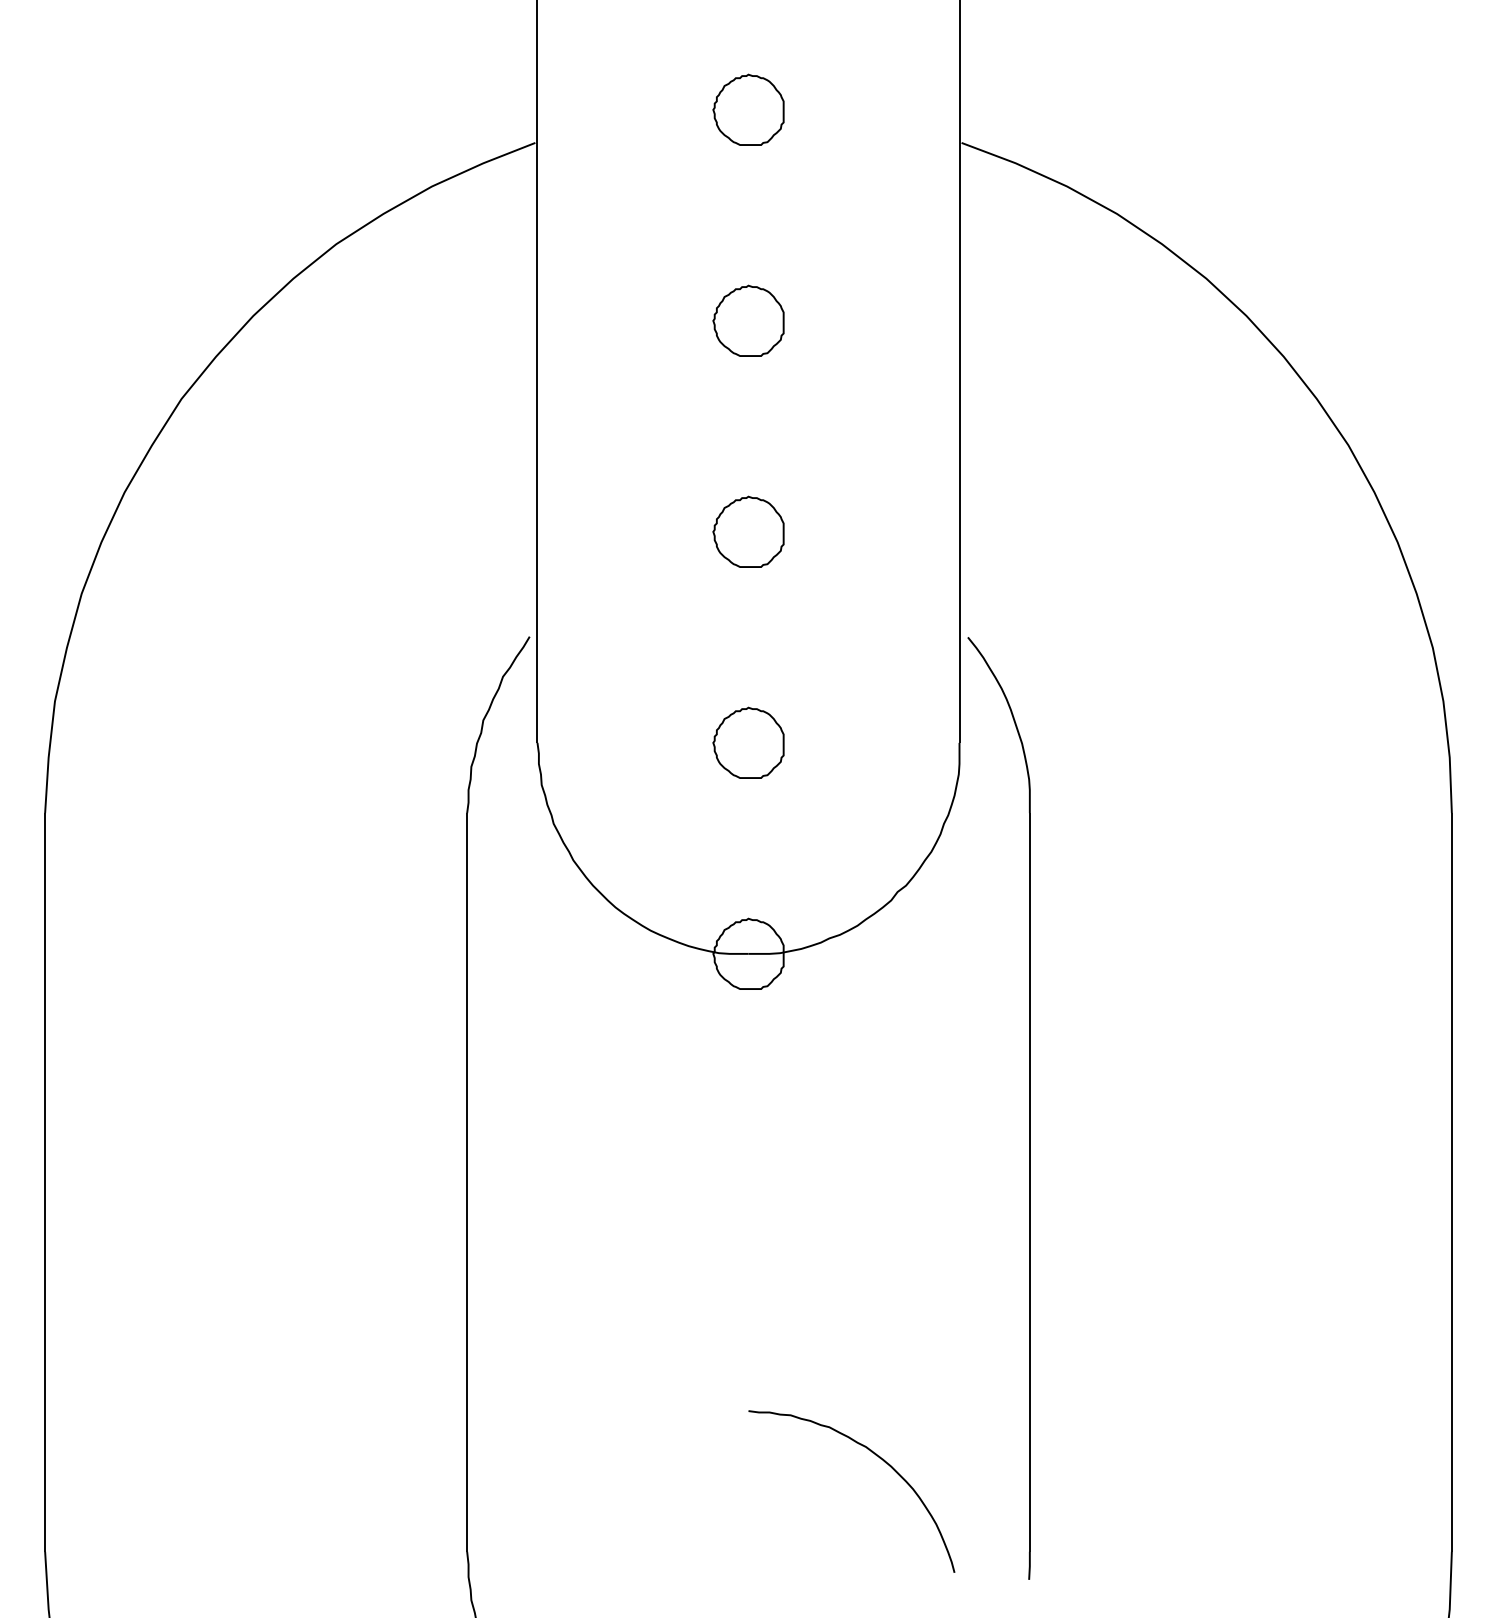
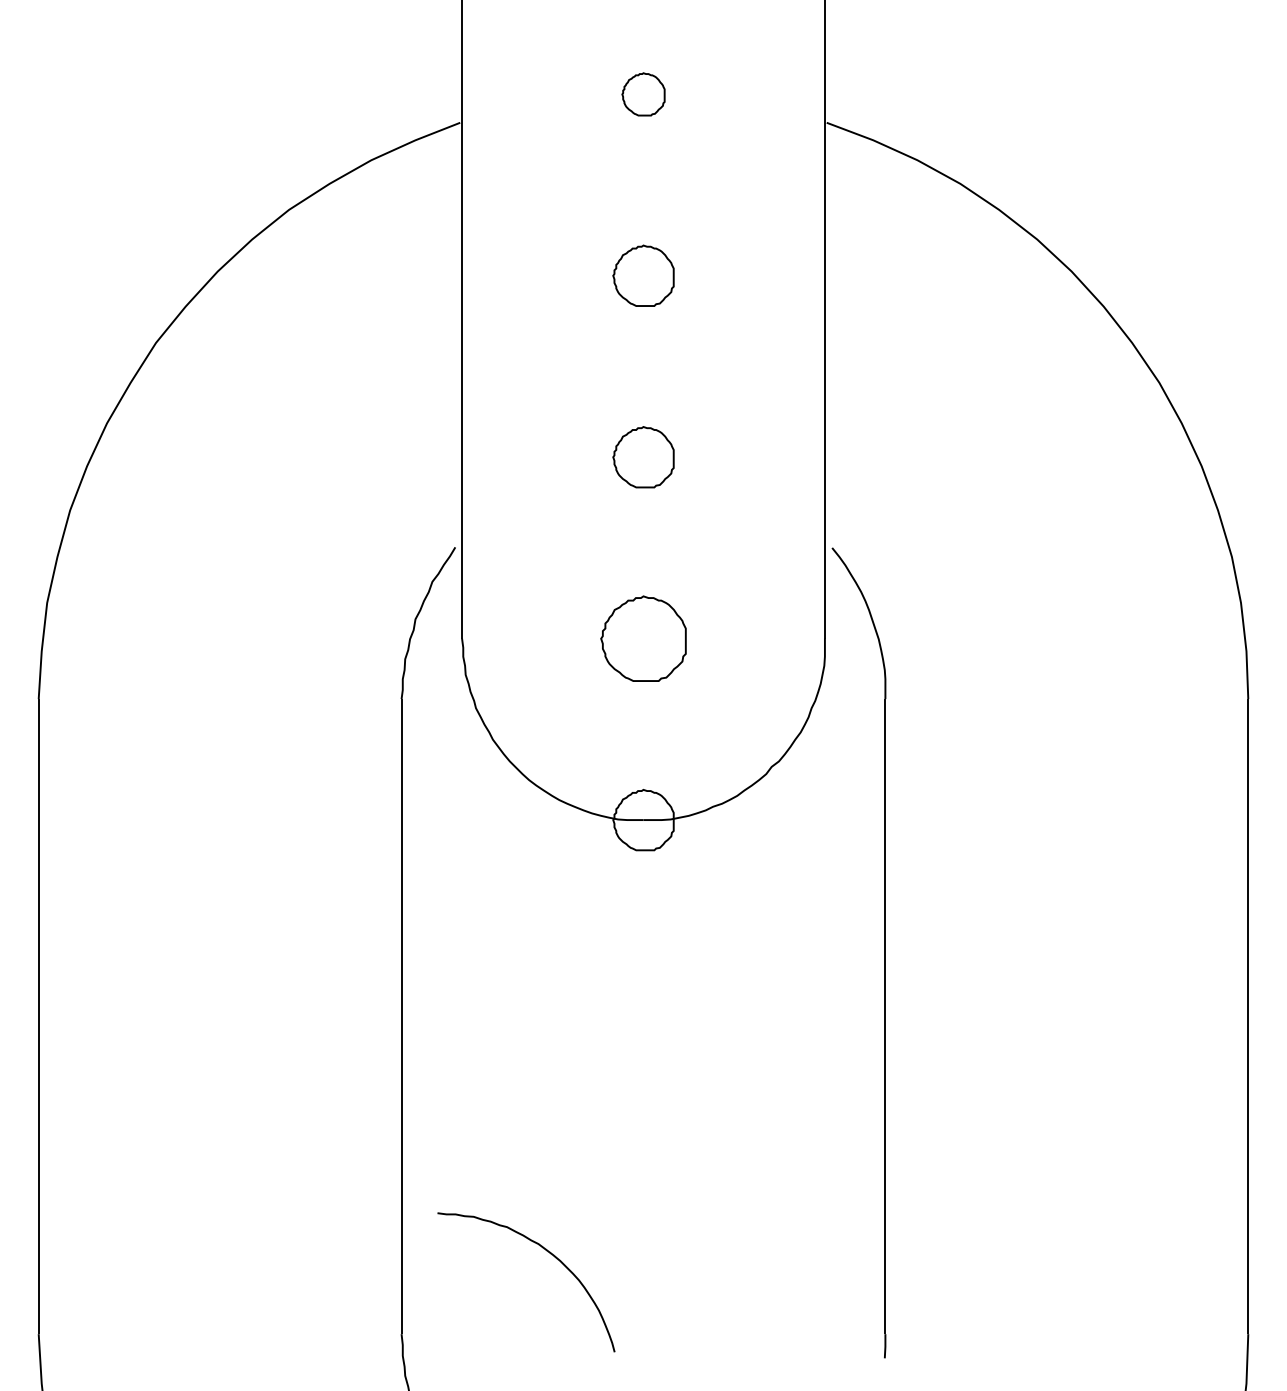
part: (748, 110) -> (643, 94), size x0.7
part: (748, 742) -> (643, 638), size x1.4
curve: (879, 1459) -> (550, 1254), moved

